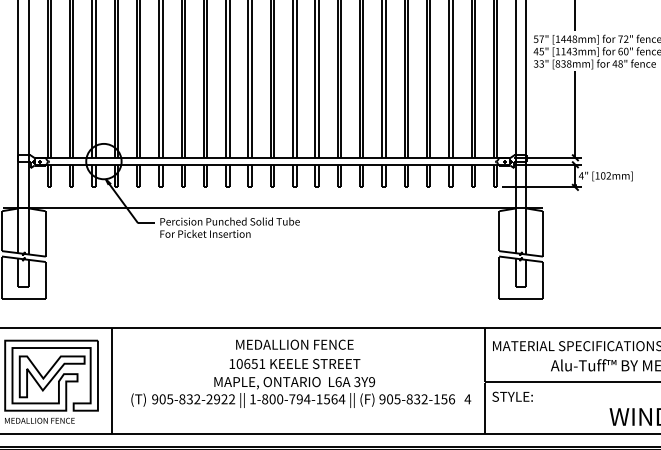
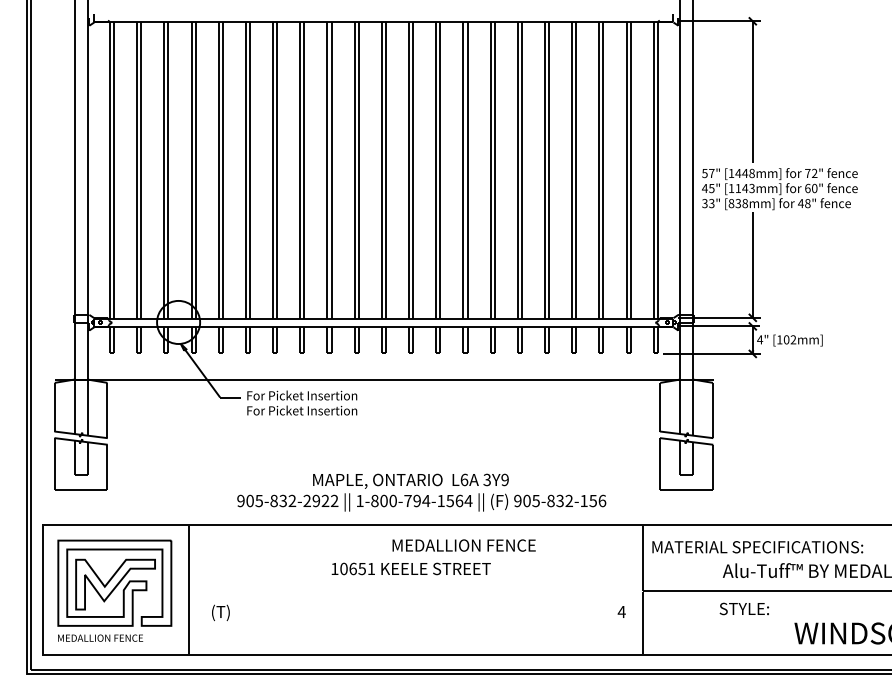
text: (230, 221) -> (332, 395), Percision Punched Solid Tube -> For Picket Insertion
text: (294, 344) -> (463, 545), moved
text: (303, 392) -> (421, 492), moved
text: (511, 396) -> (743, 608), moved

